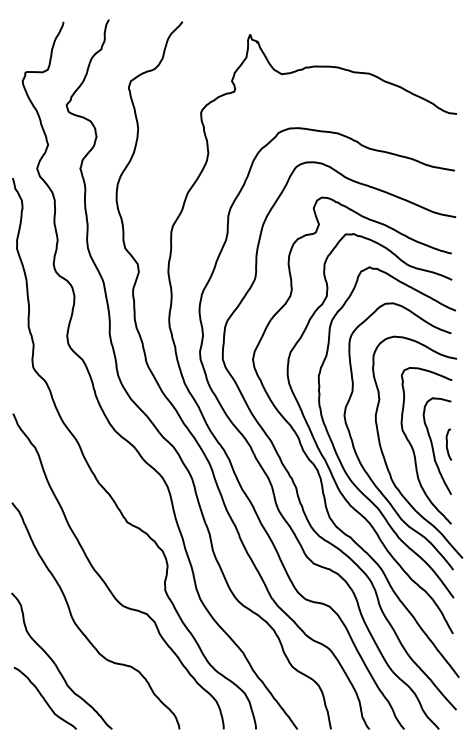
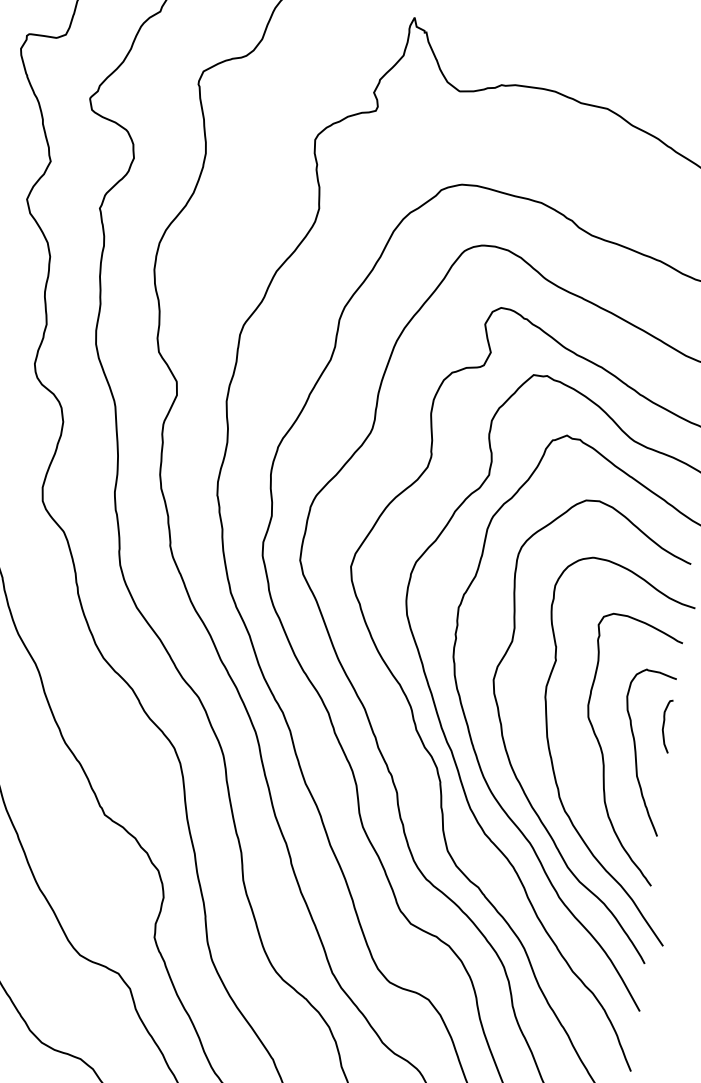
curve: (447, 444) -> (664, 725), moved

